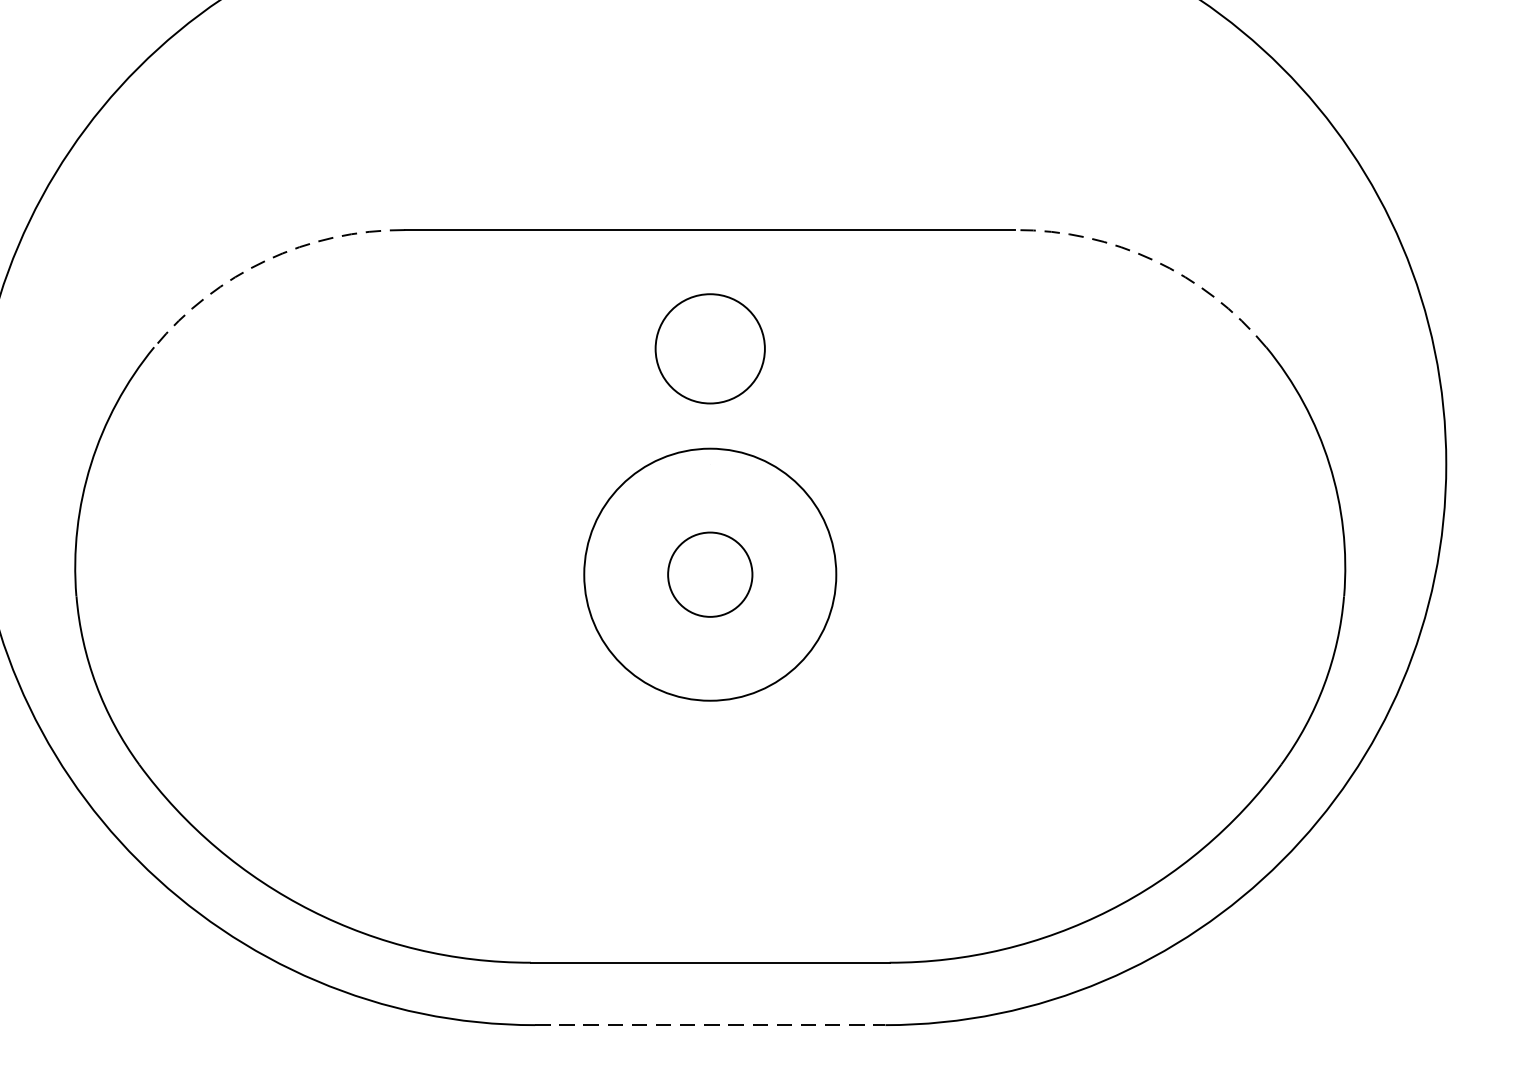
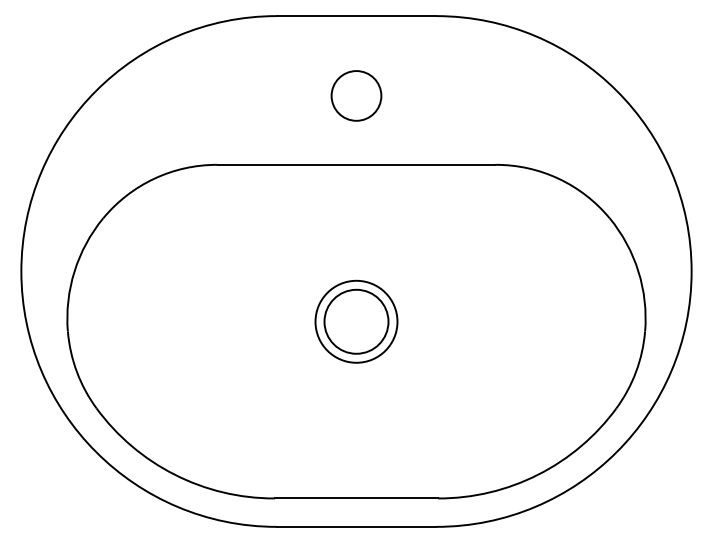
arc: (266, 260) -> (154, 178), dashed -> solid
arc: (1153, 260) -> (558, 178), dashed -> solid
circle: (710, 347) -> (356, 95), moved
circle: (710, 574) -> (356, 321), size x0.71
circle: (710, 574) -> (356, 321), size x1.67
line: (710, 1024) -> (356, 526), dashed -> solid

